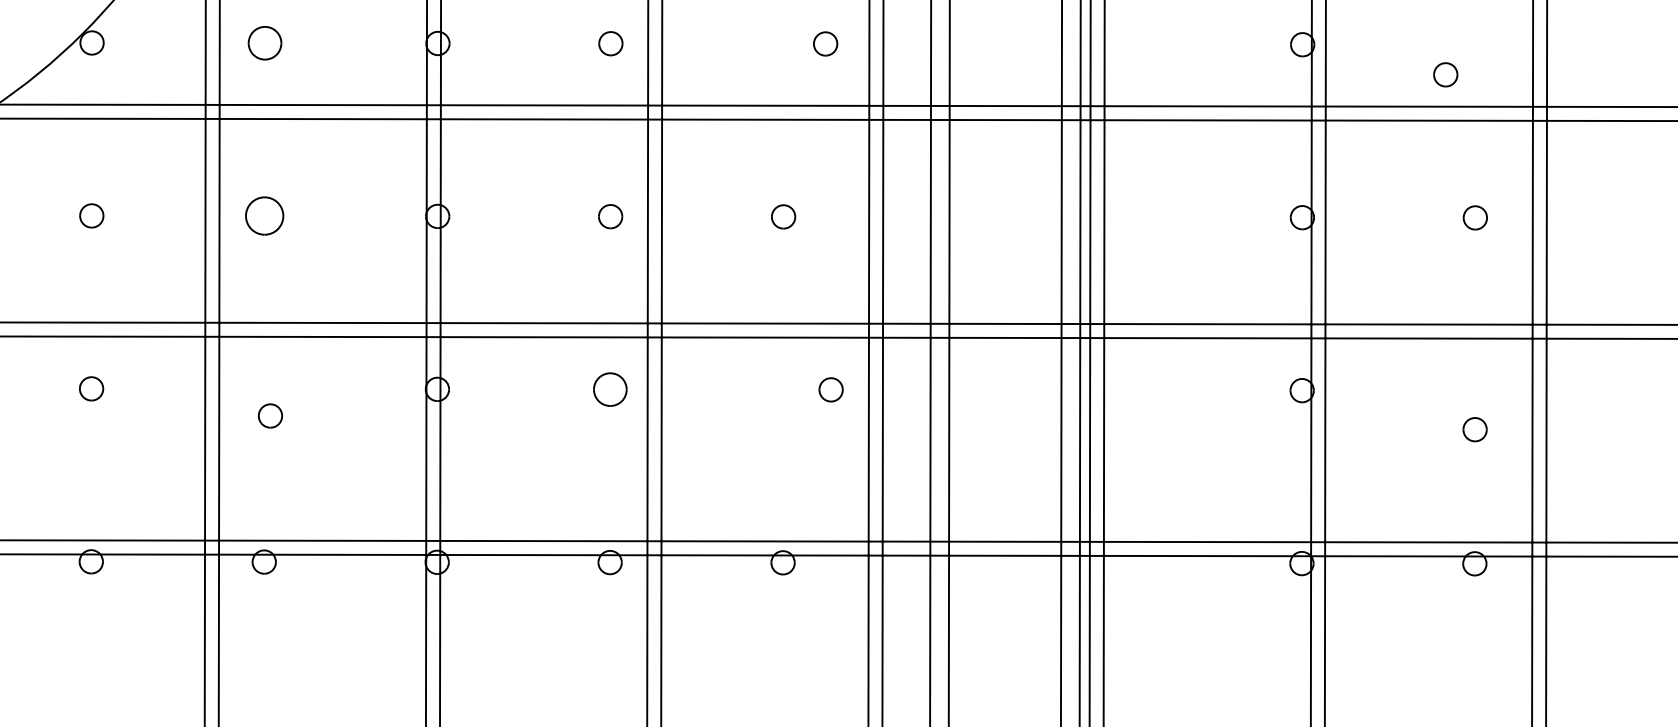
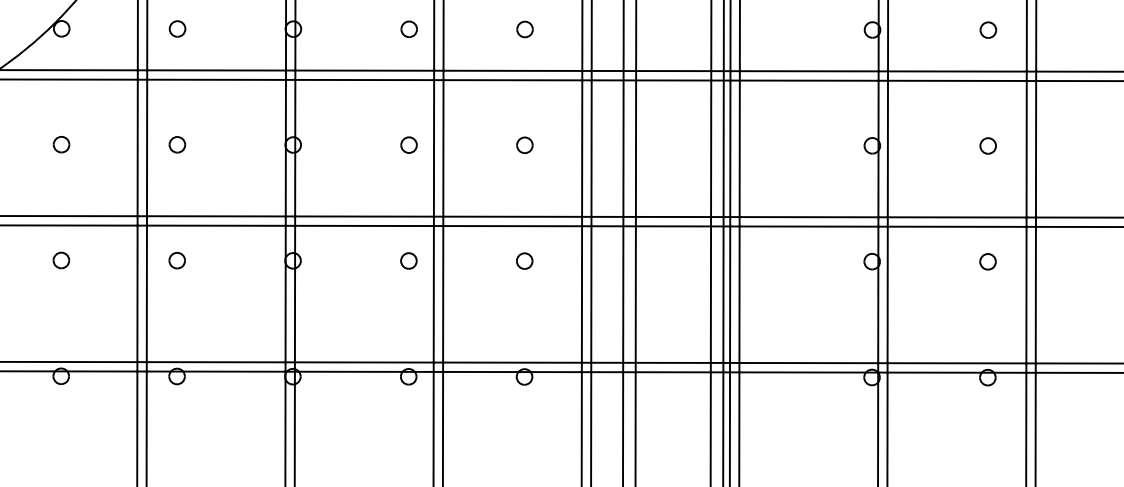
part: (264, 42) -> (177, 28), size x0.71
part: (824, 43) -> (524, 29), moved
part: (1445, 73) -> (988, 29), moved
part: (264, 215) -> (177, 144), size x0.62
part: (609, 388) -> (408, 260), size x0.71
part: (830, 388) -> (524, 260), moved
part: (269, 415) -> (176, 260), moved
part: (1474, 429) -> (987, 261), moved

